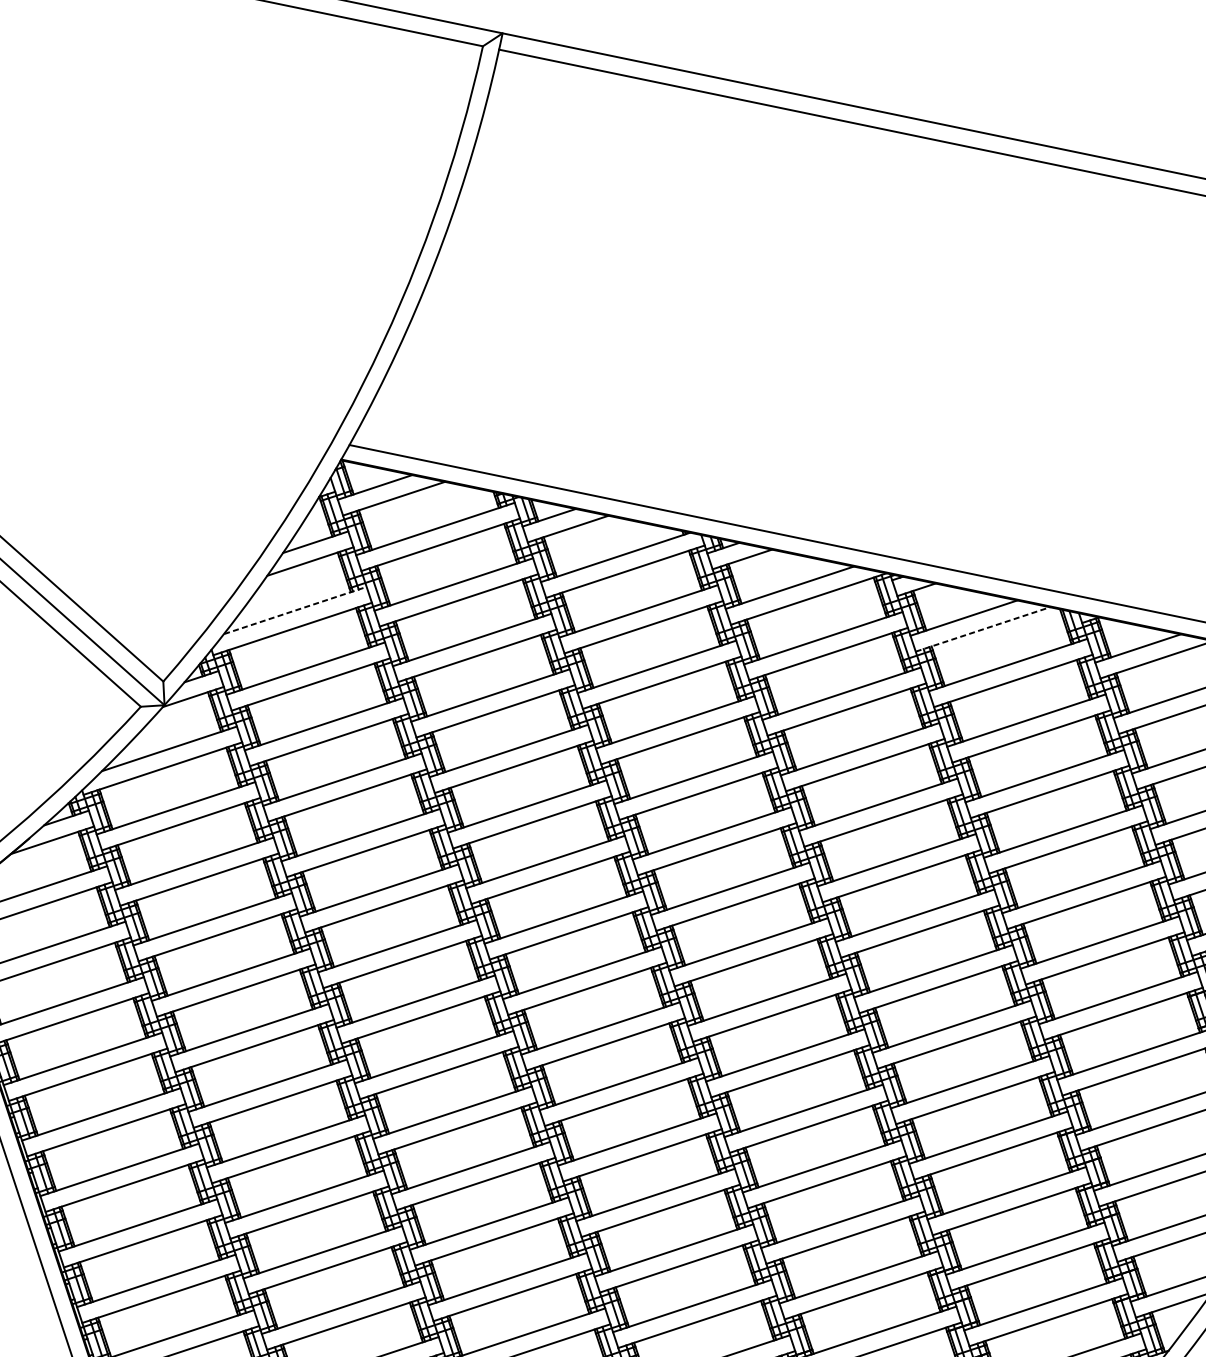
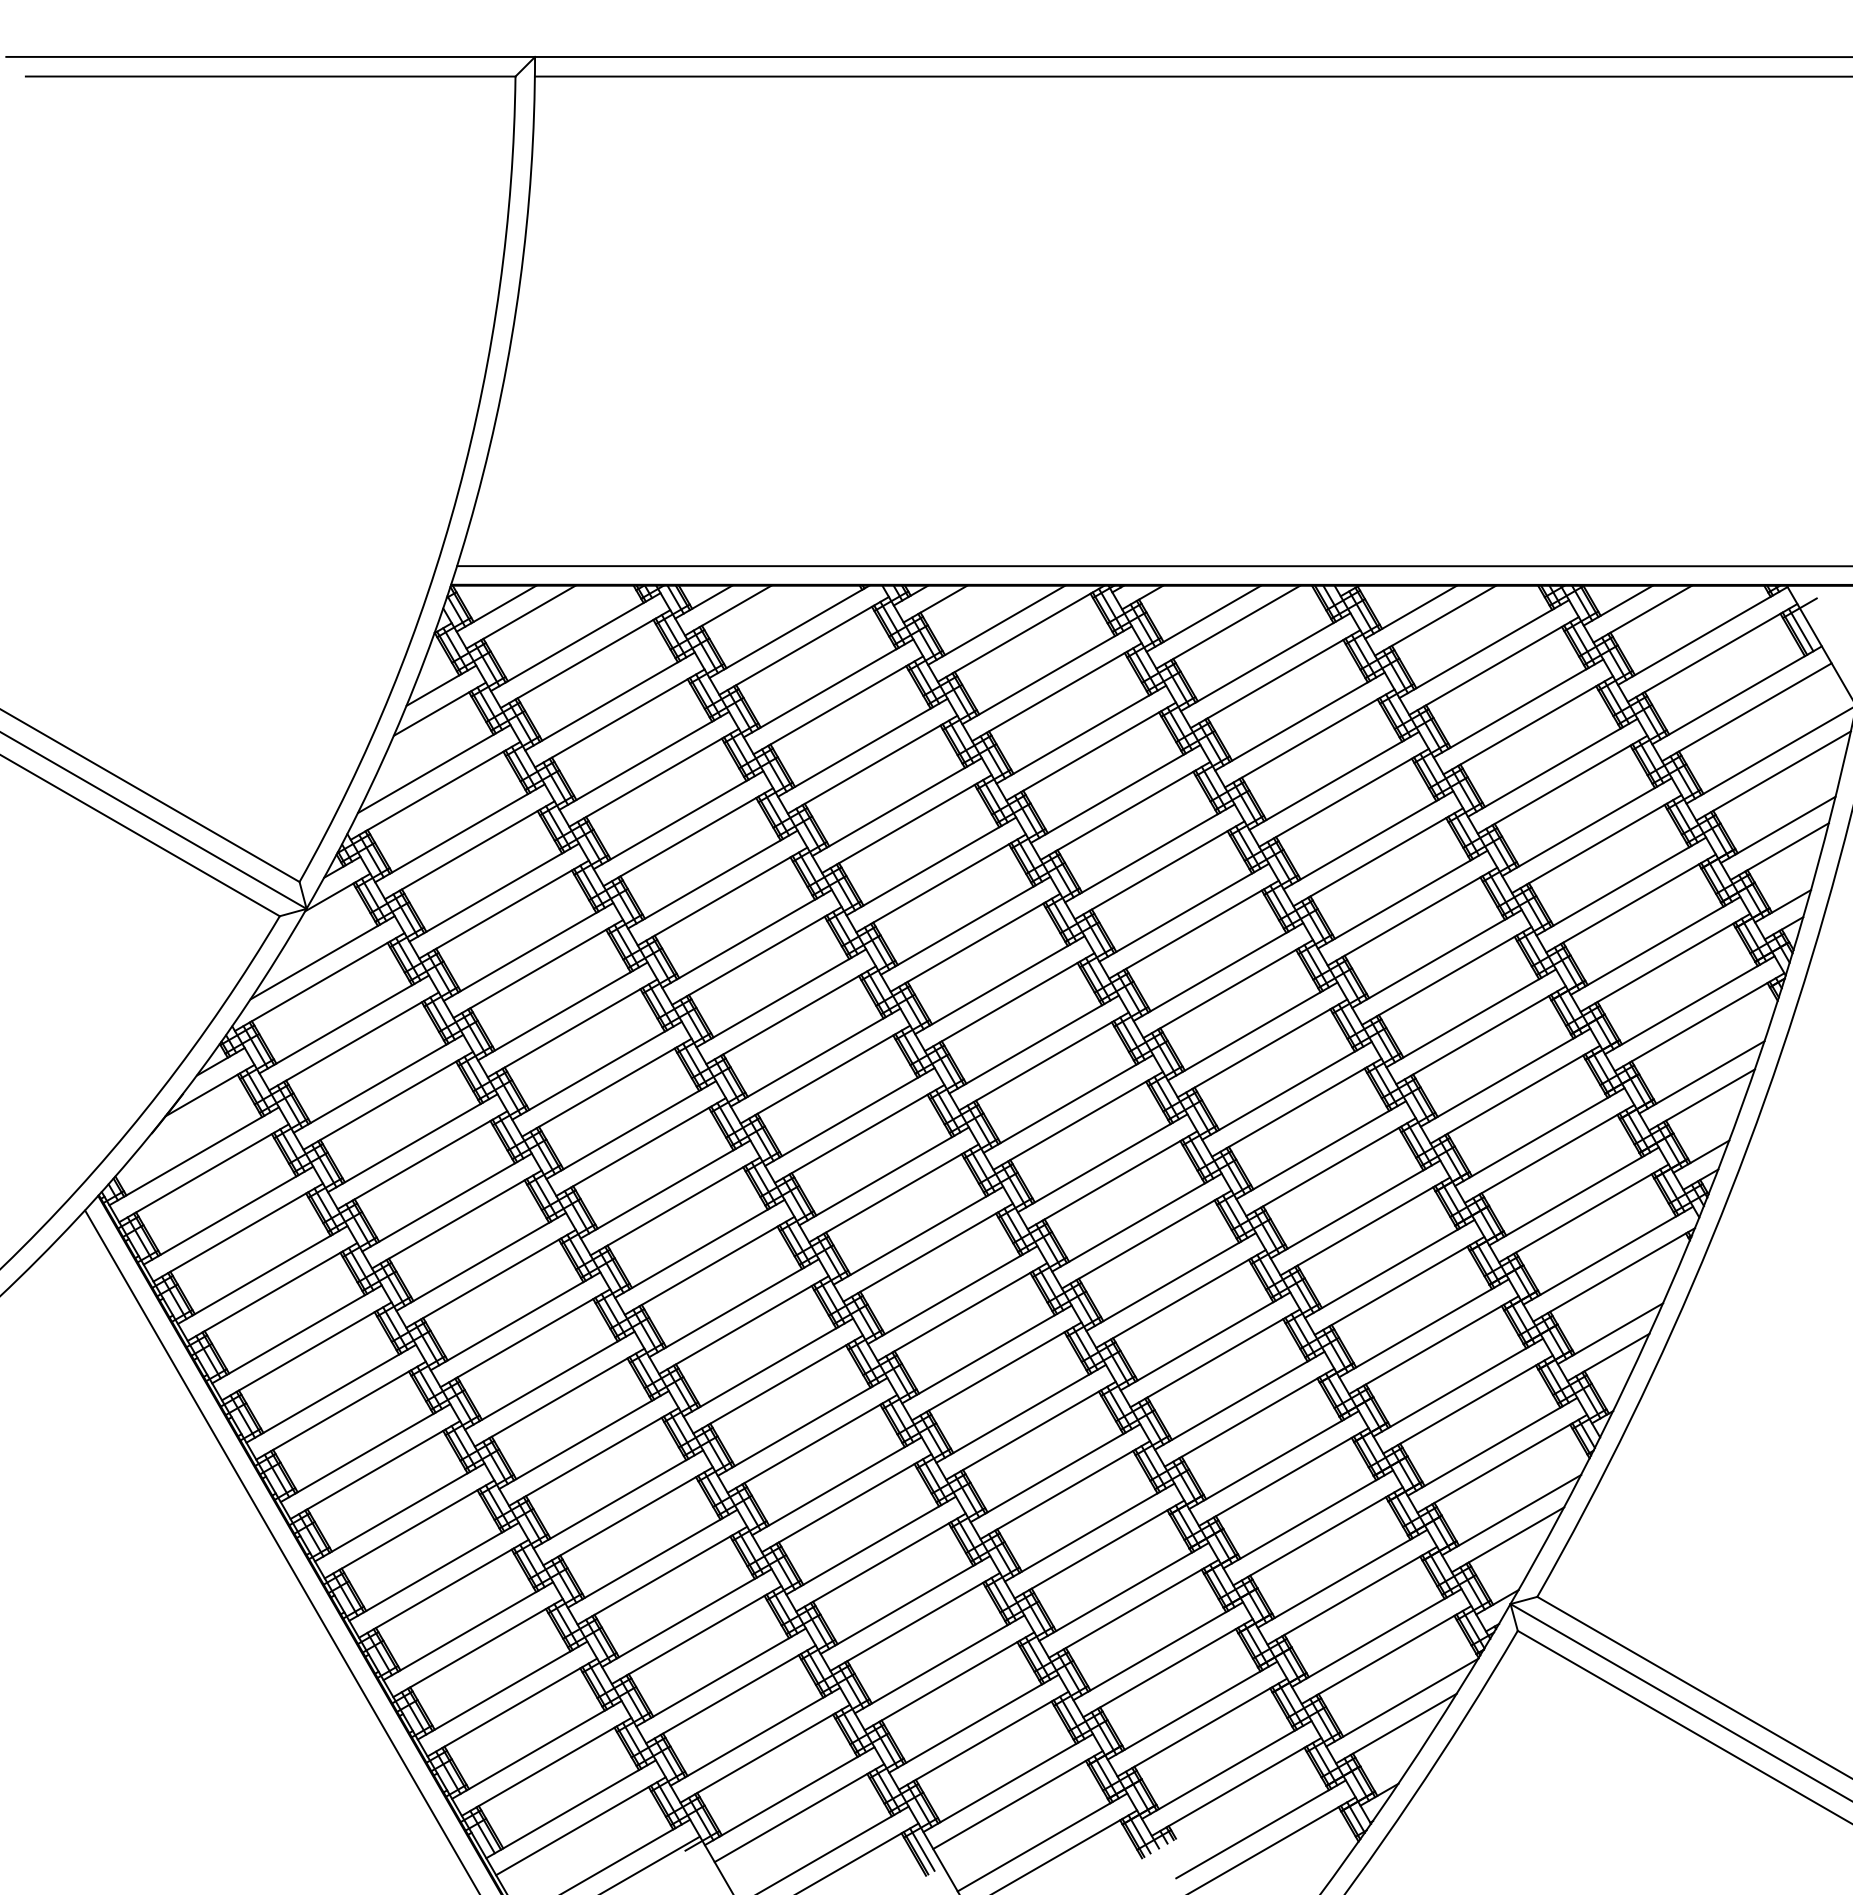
line: (295, 610) -> (434, 768), dashed -> solid
line: (983, 629) -> (1228, 627), dashed -> solid

